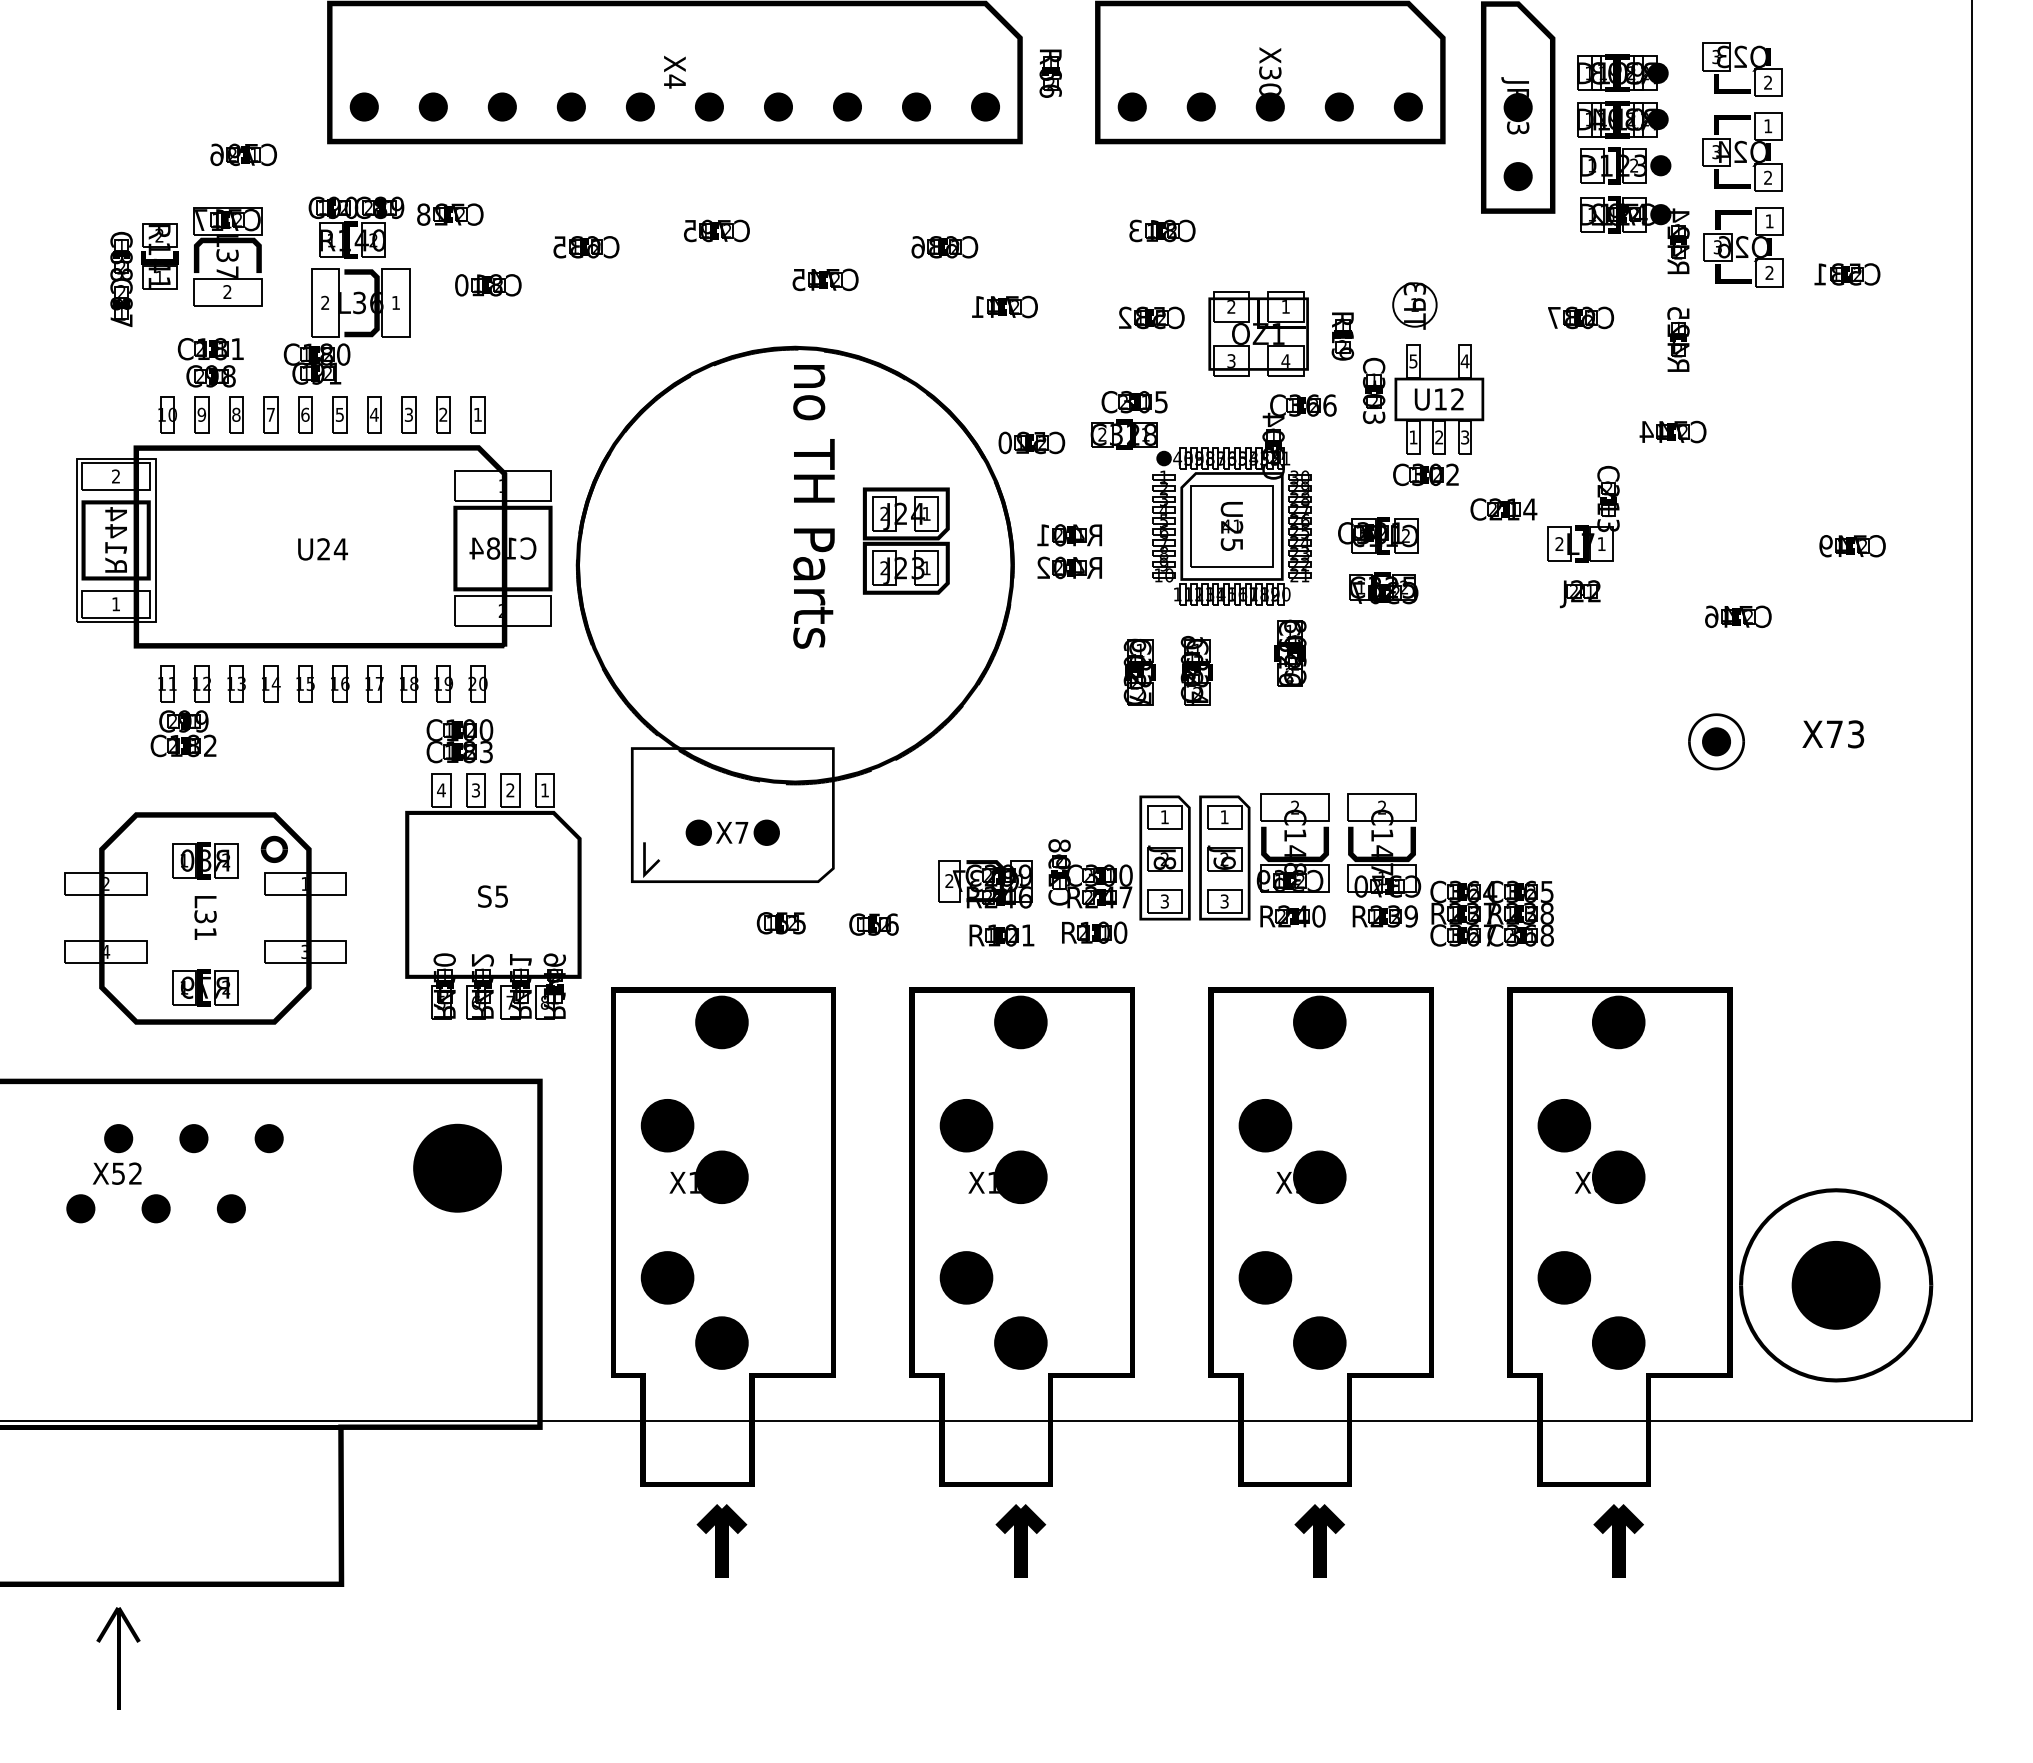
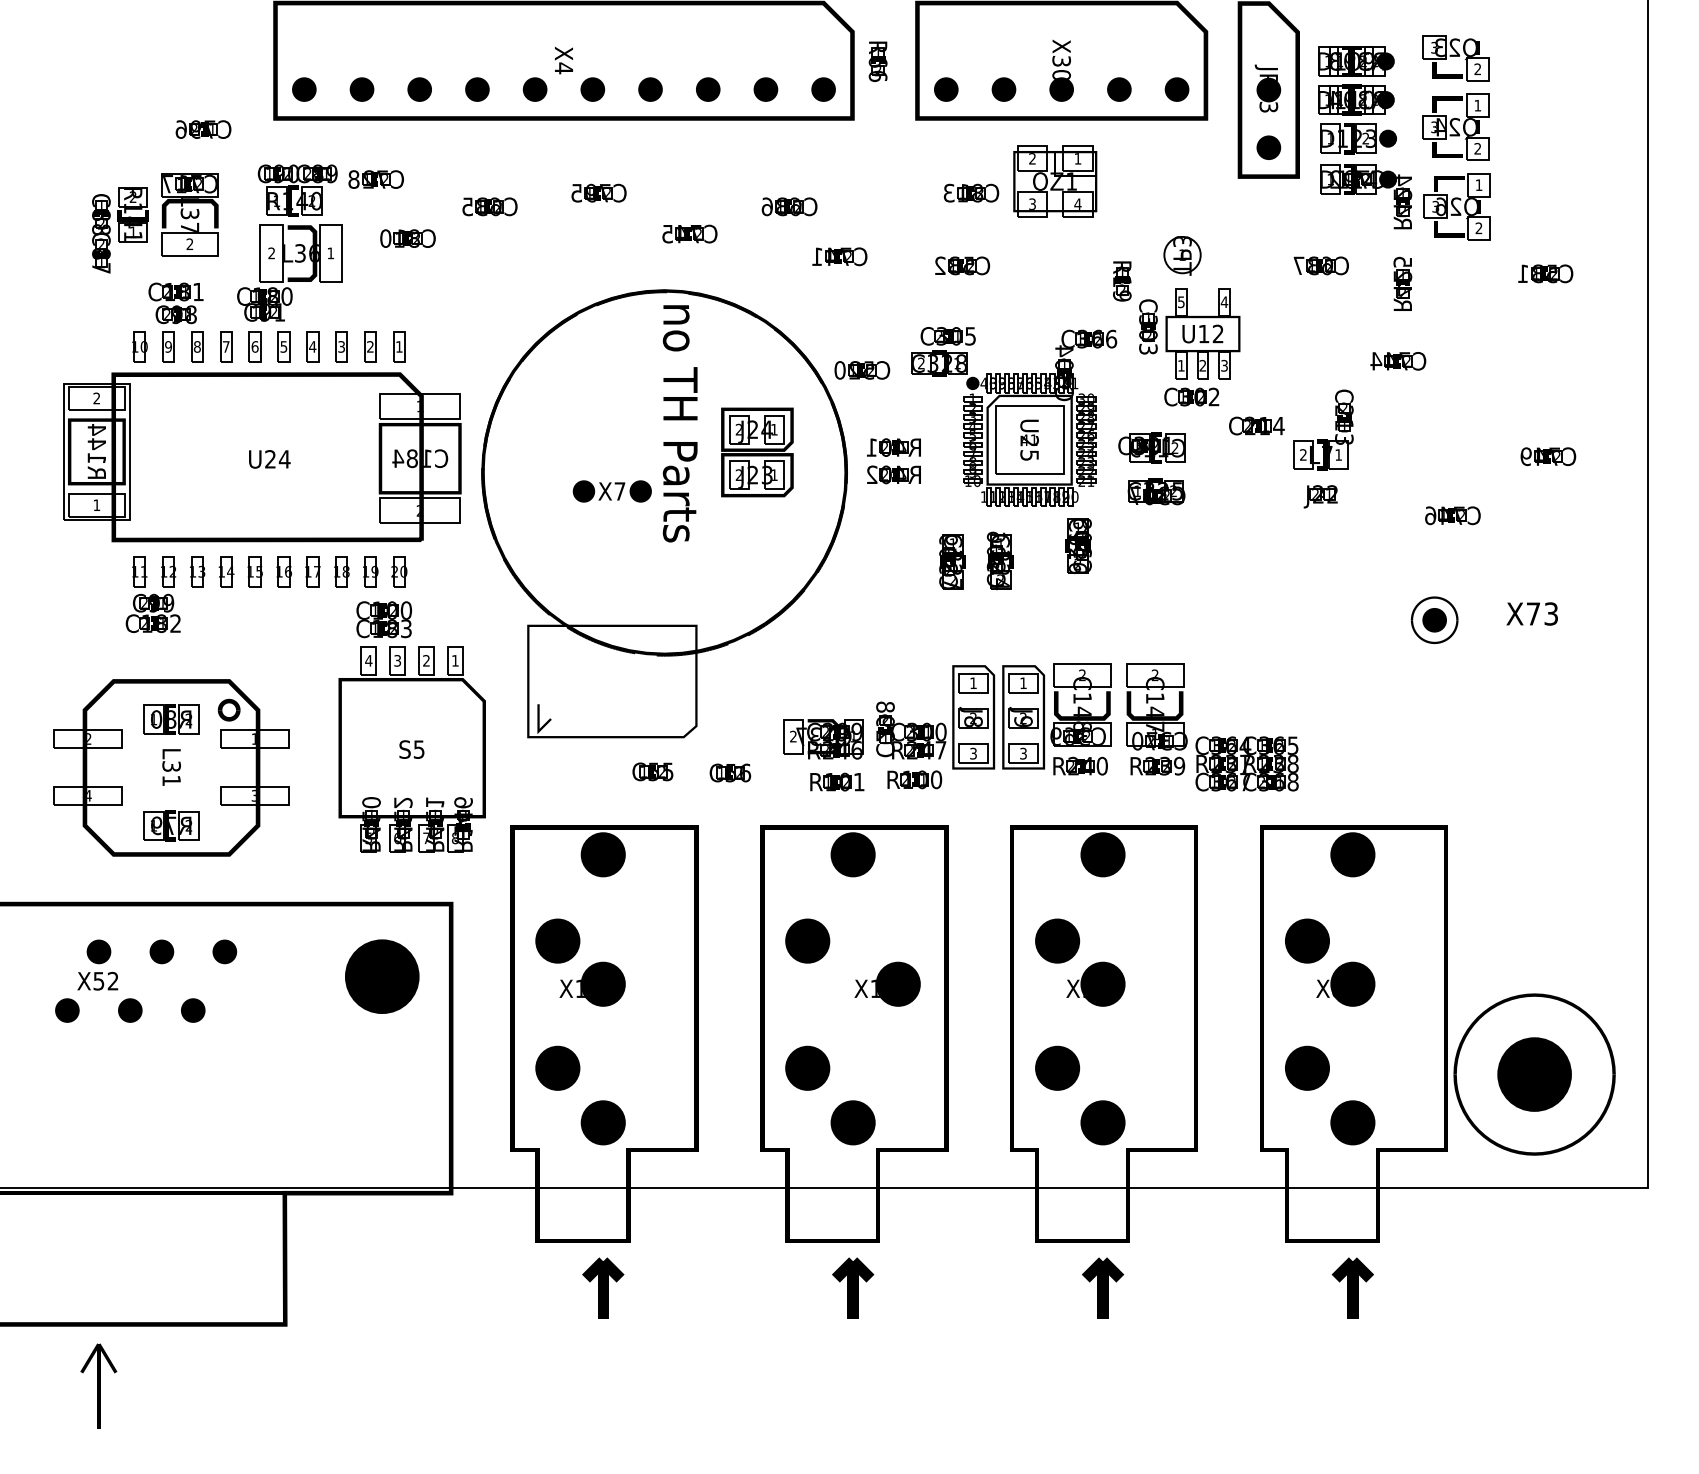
part: (1847, 274) -> (1545, 273), moved
part: (1258, 333) -> (1055, 181), moved
part: (732, 832) -> (612, 491), moved
part: (1007, 1176) -> (887, 983), moved

